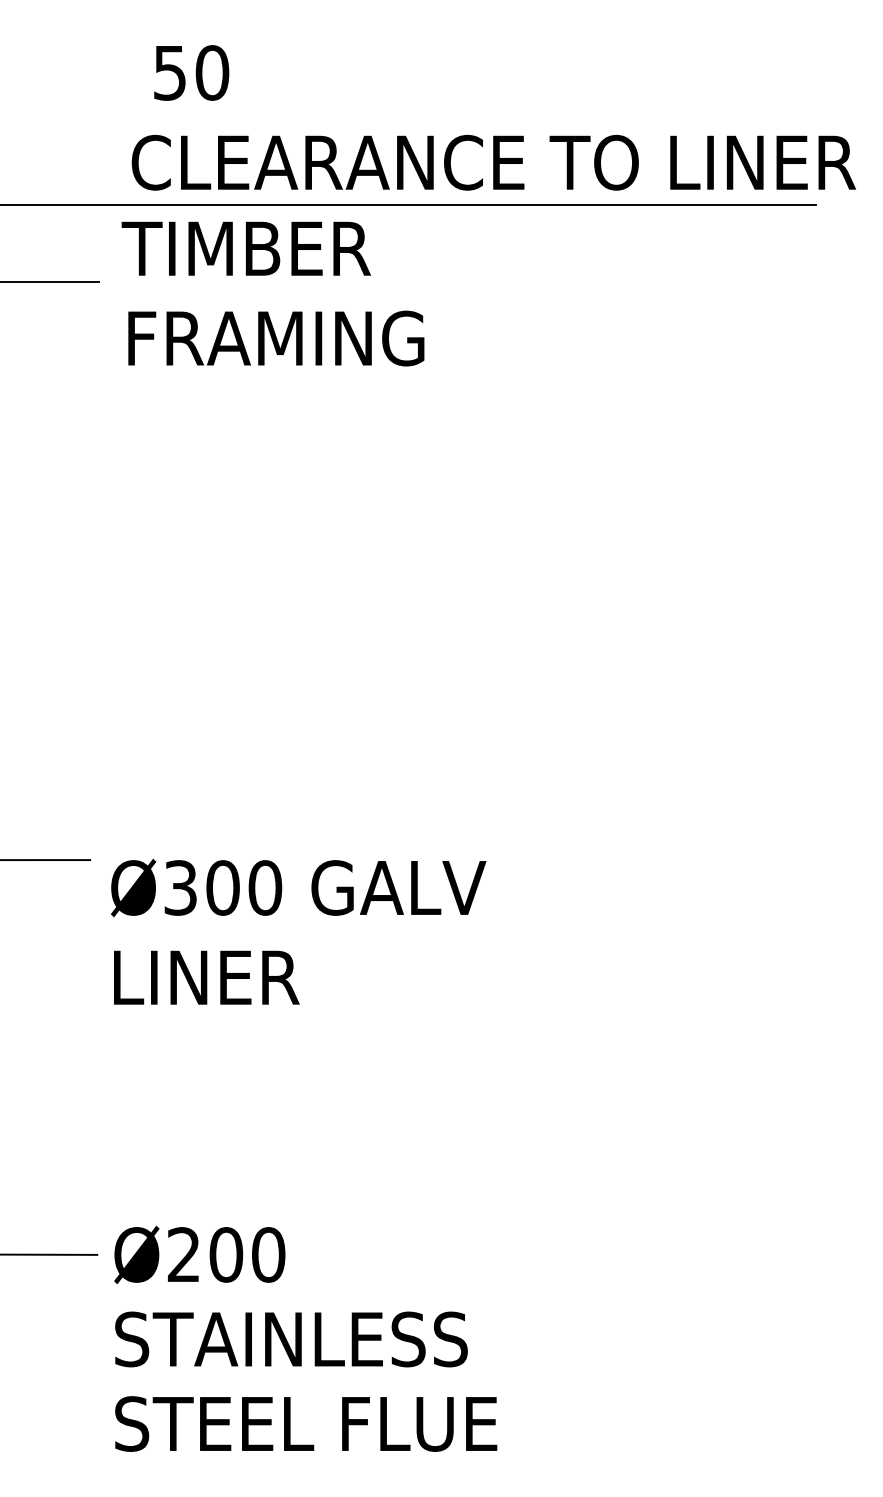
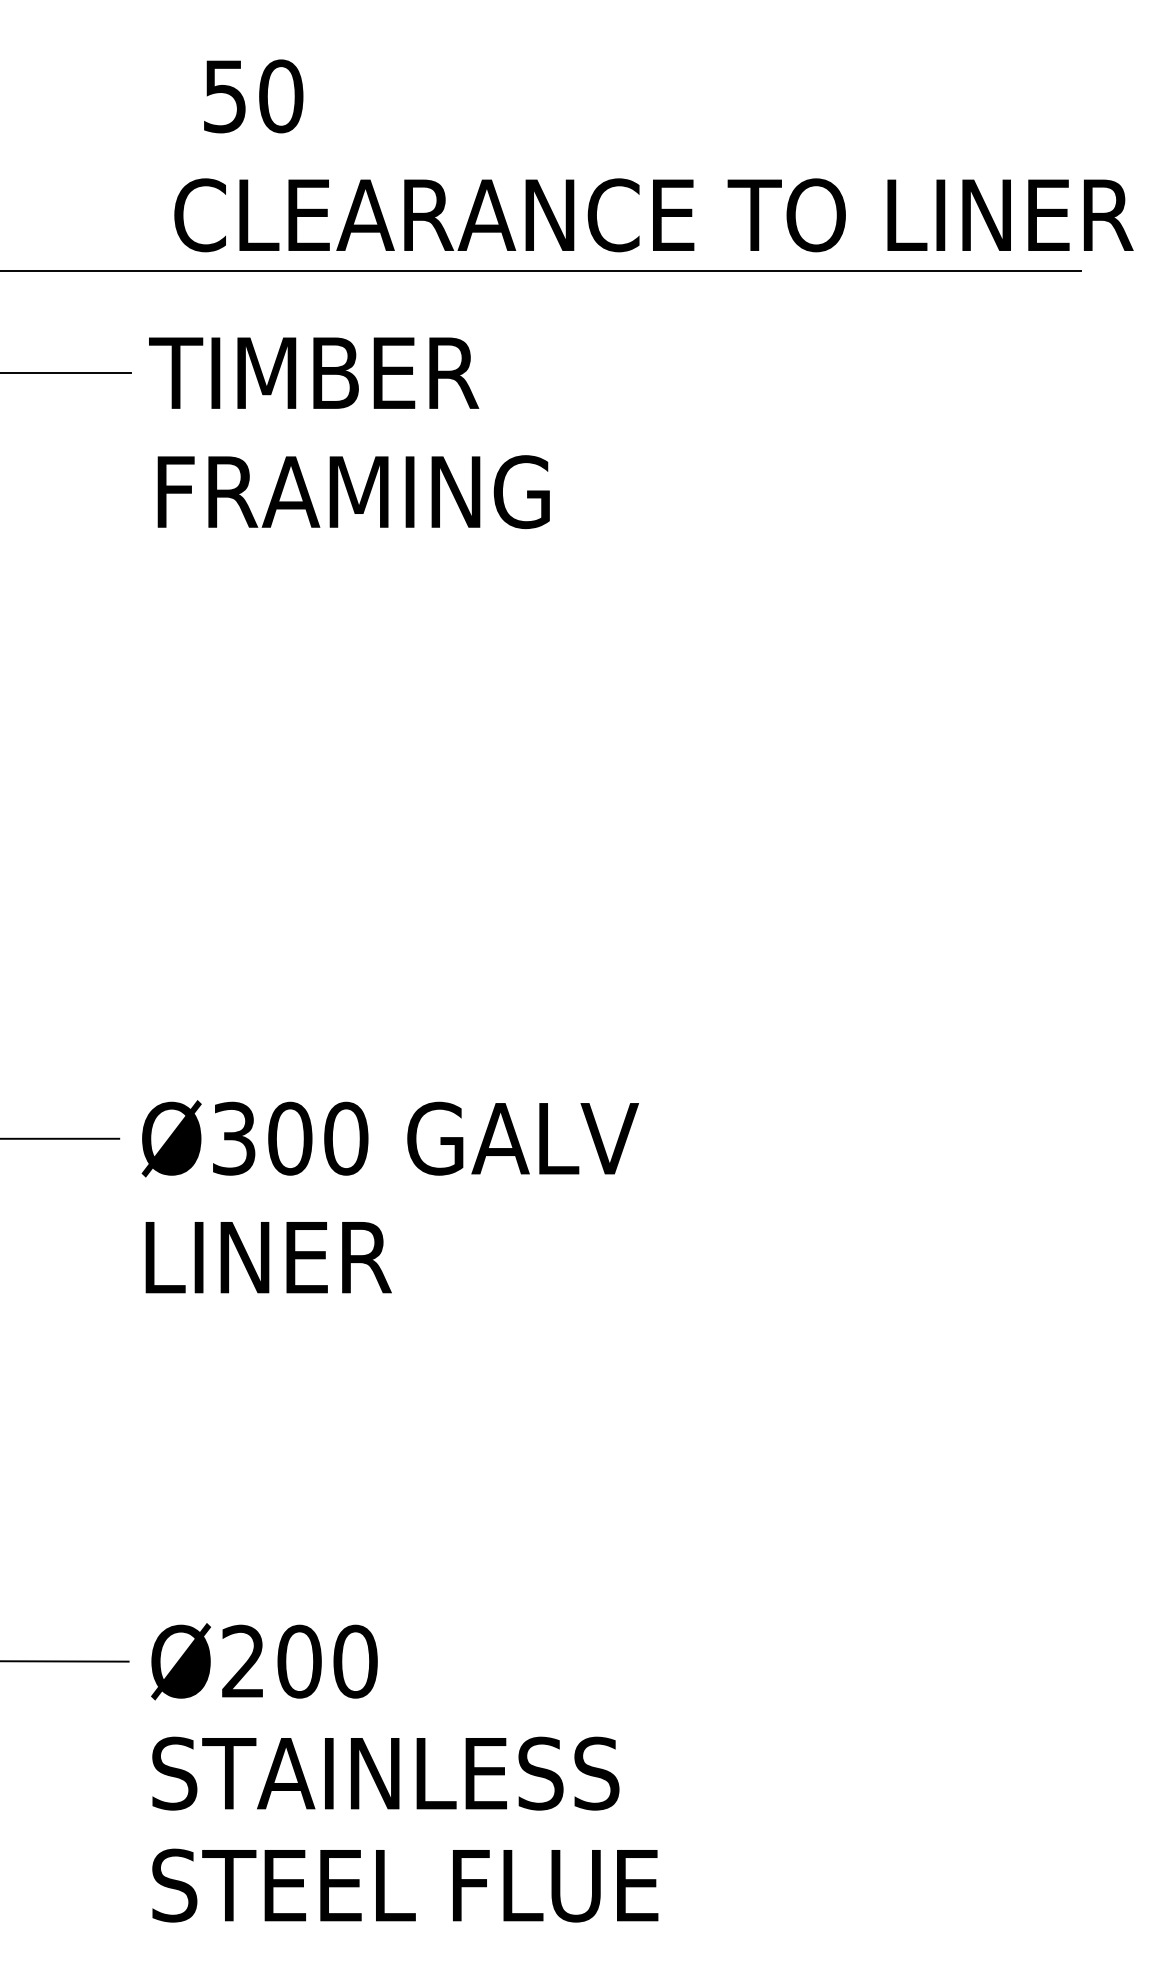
text: (273, 294) -> (349, 433), moved
text: (298, 931) -> (389, 1196), moved

